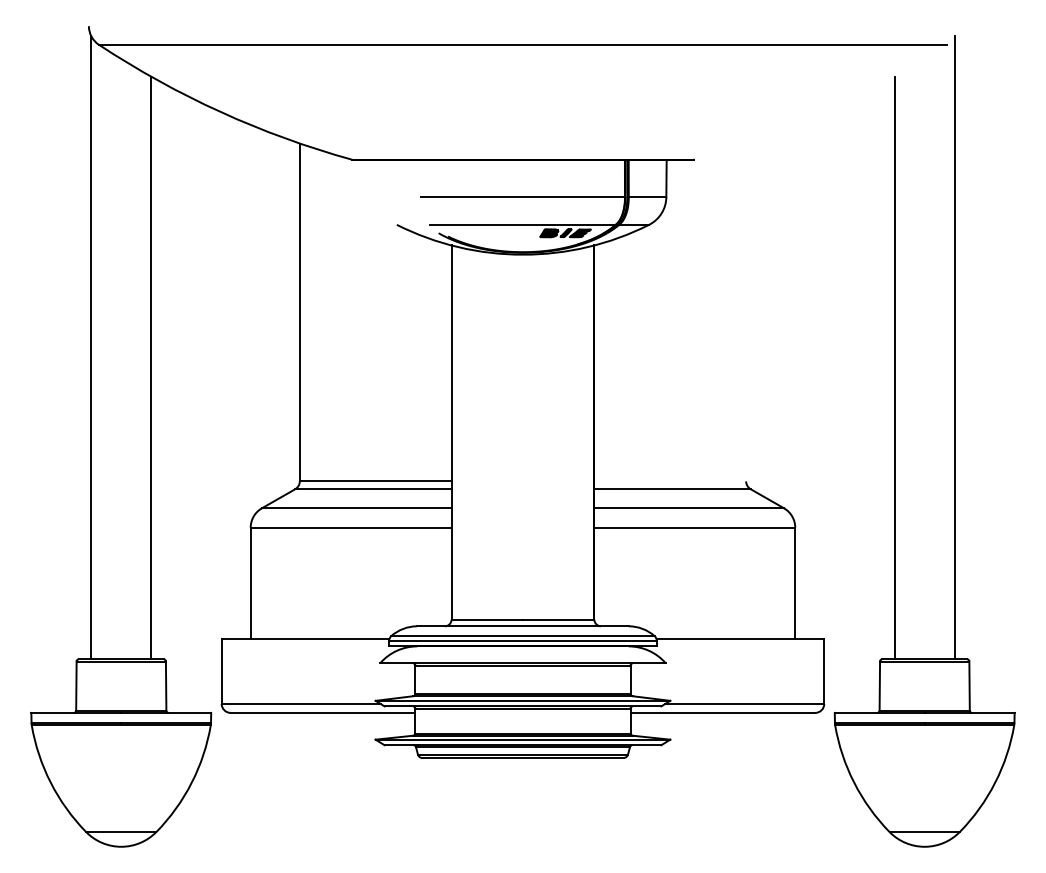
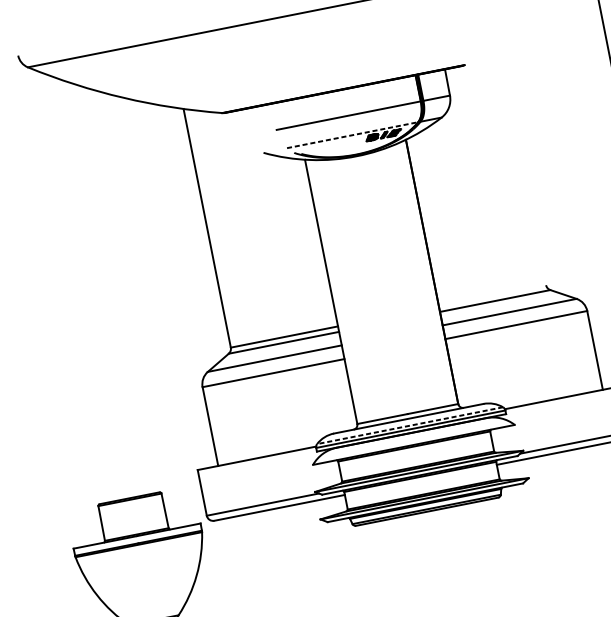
line: (523, 224) -> (352, 134), solid -> dashed
line: (91, 347) -> (65, 282), removed
line: (151, 367) -> (110, 287), removed
line: (523, 636) -> (410, 425), solid -> dashed

